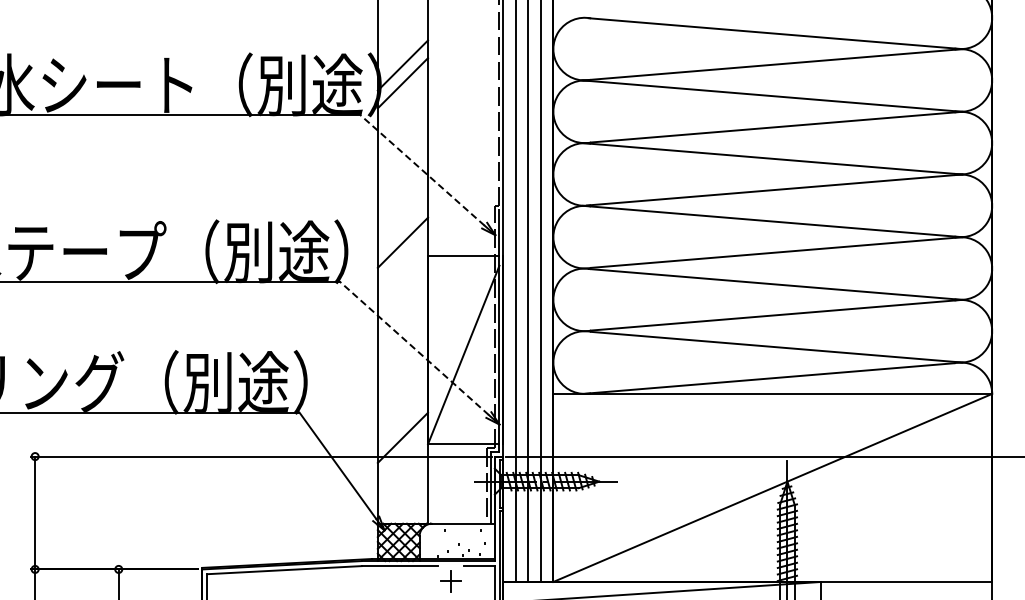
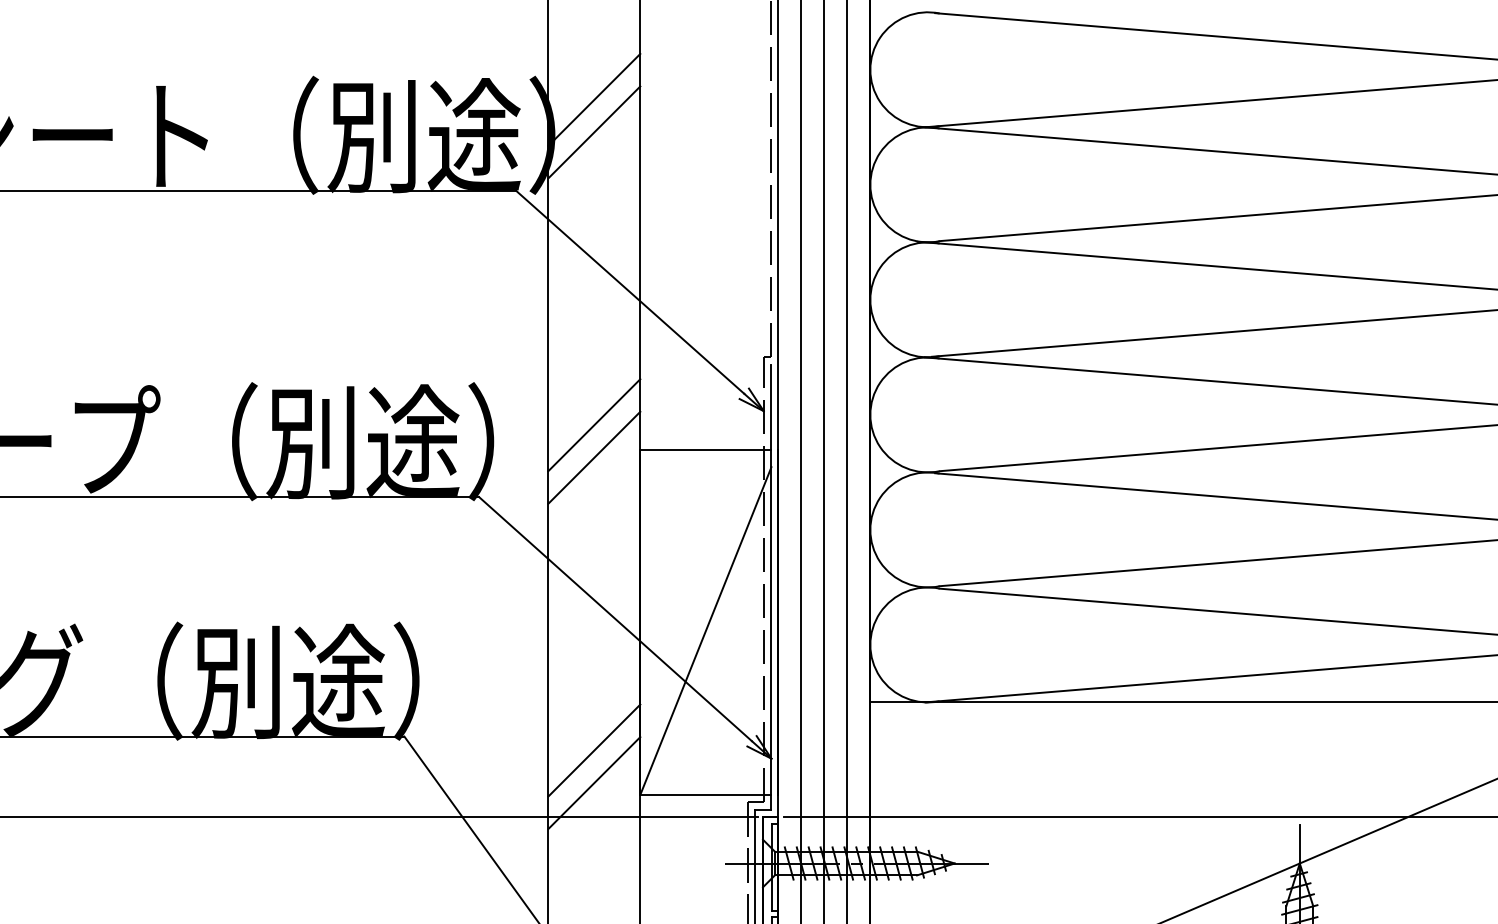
line: (422, 170) -> (630, 292), dashed -> solid
line: (402, 260) -> (593, 457), added
line: (414, 348) -> (615, 619), dashed -> solid
line: (402, 420) -> (593, 751), added

